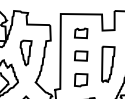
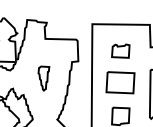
part: (25, 52) -> (43, 77), size x0.7
part: (81, 55) -> (121, 82), size x1.6

